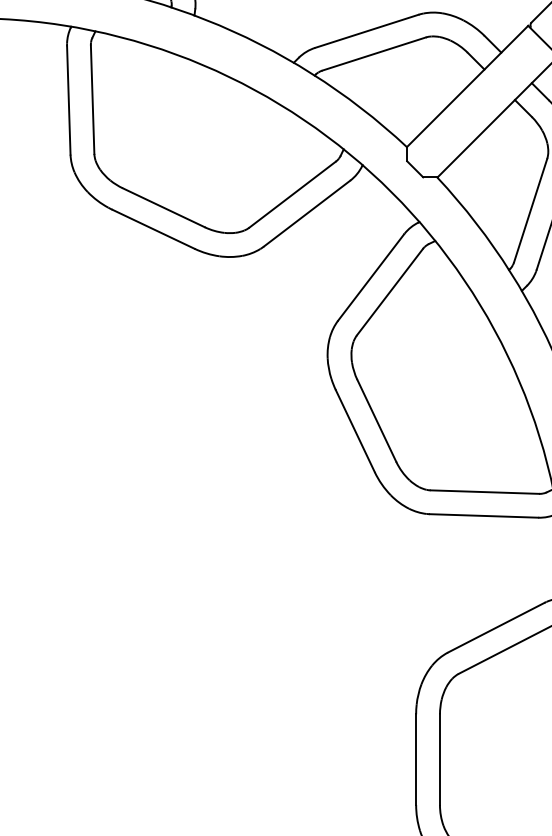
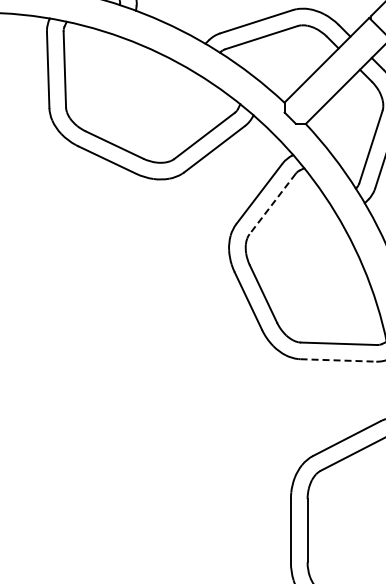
line: (389, 292) -> (272, 204), solid -> dashed
line: (484, 516) -> (338, 360), solid -> dashed

